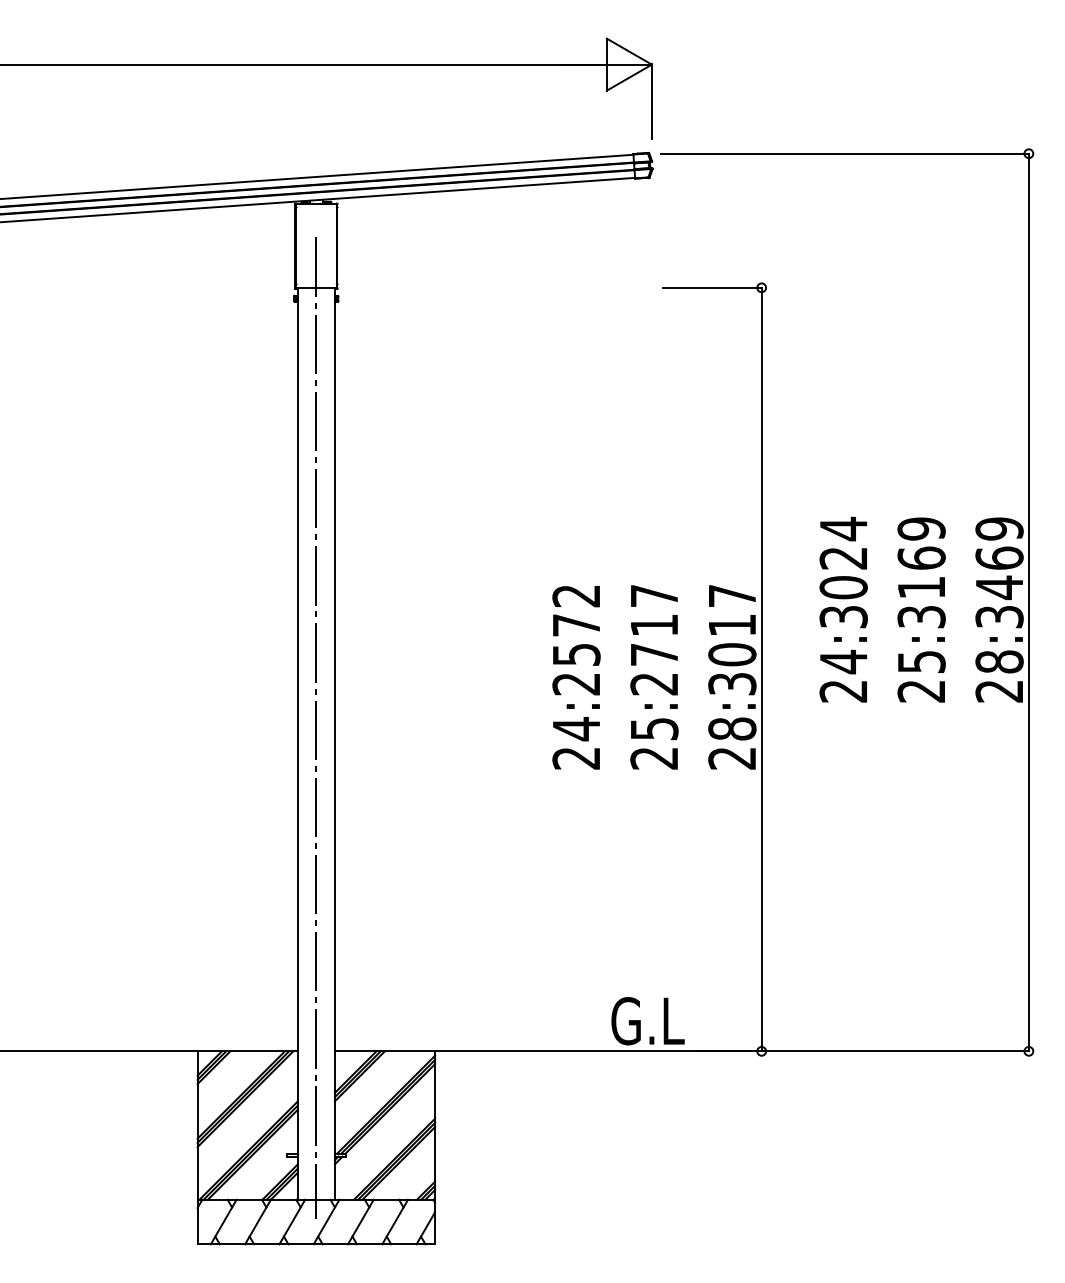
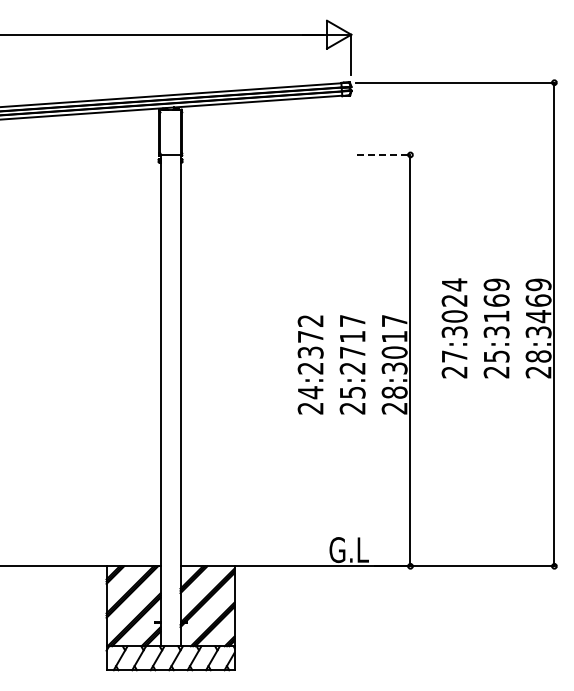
line: (711, 286) -> (383, 154), solid -> dashed
text: (574, 654) -> (309, 352), 24:2572 -> 24:2372
text: (843, 661) -> (454, 356), 24:3024 -> 27:3024
line: (316, 726) -> (170, 391), removed

